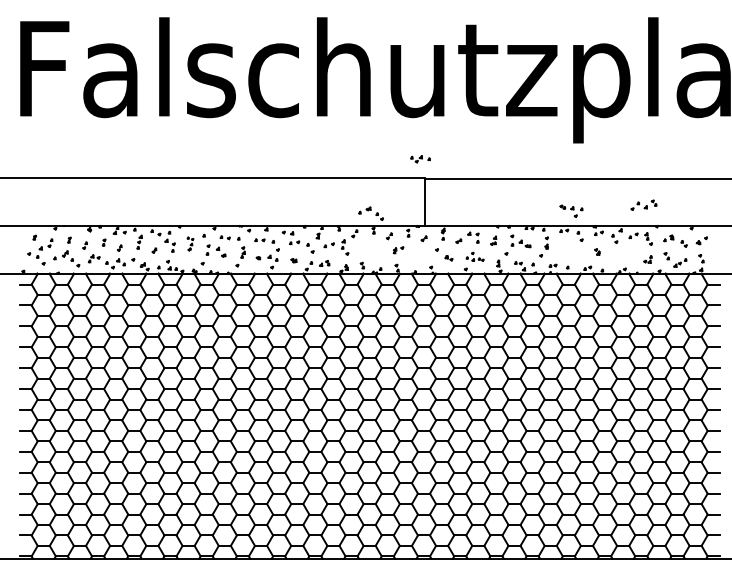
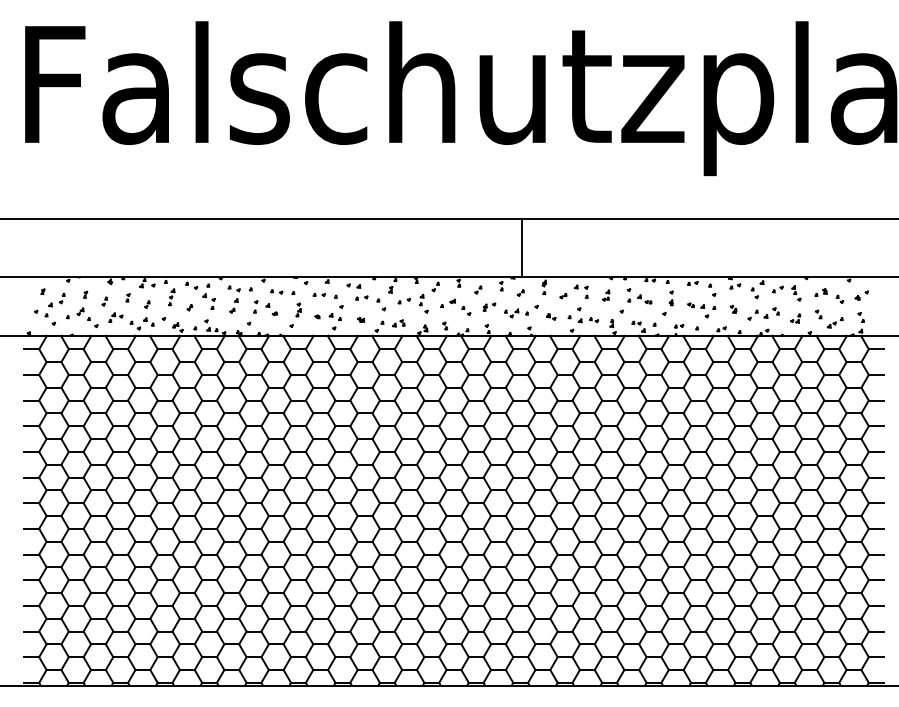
part: (420, 159) -> (516, 313), moved
part: (643, 204) -> (763, 313), moved
part: (571, 211) -> (701, 310), moved
part: (370, 213) -> (455, 306), moved
part: (190, 244) -> (233, 299), size x1.67
part: (475, 257) -> (583, 315), size x1.43

